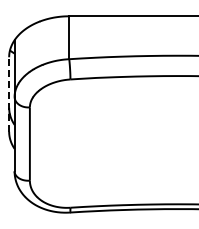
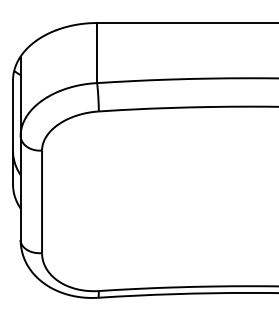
line: (9, 94) -> (13, 132), dashed -> solid

